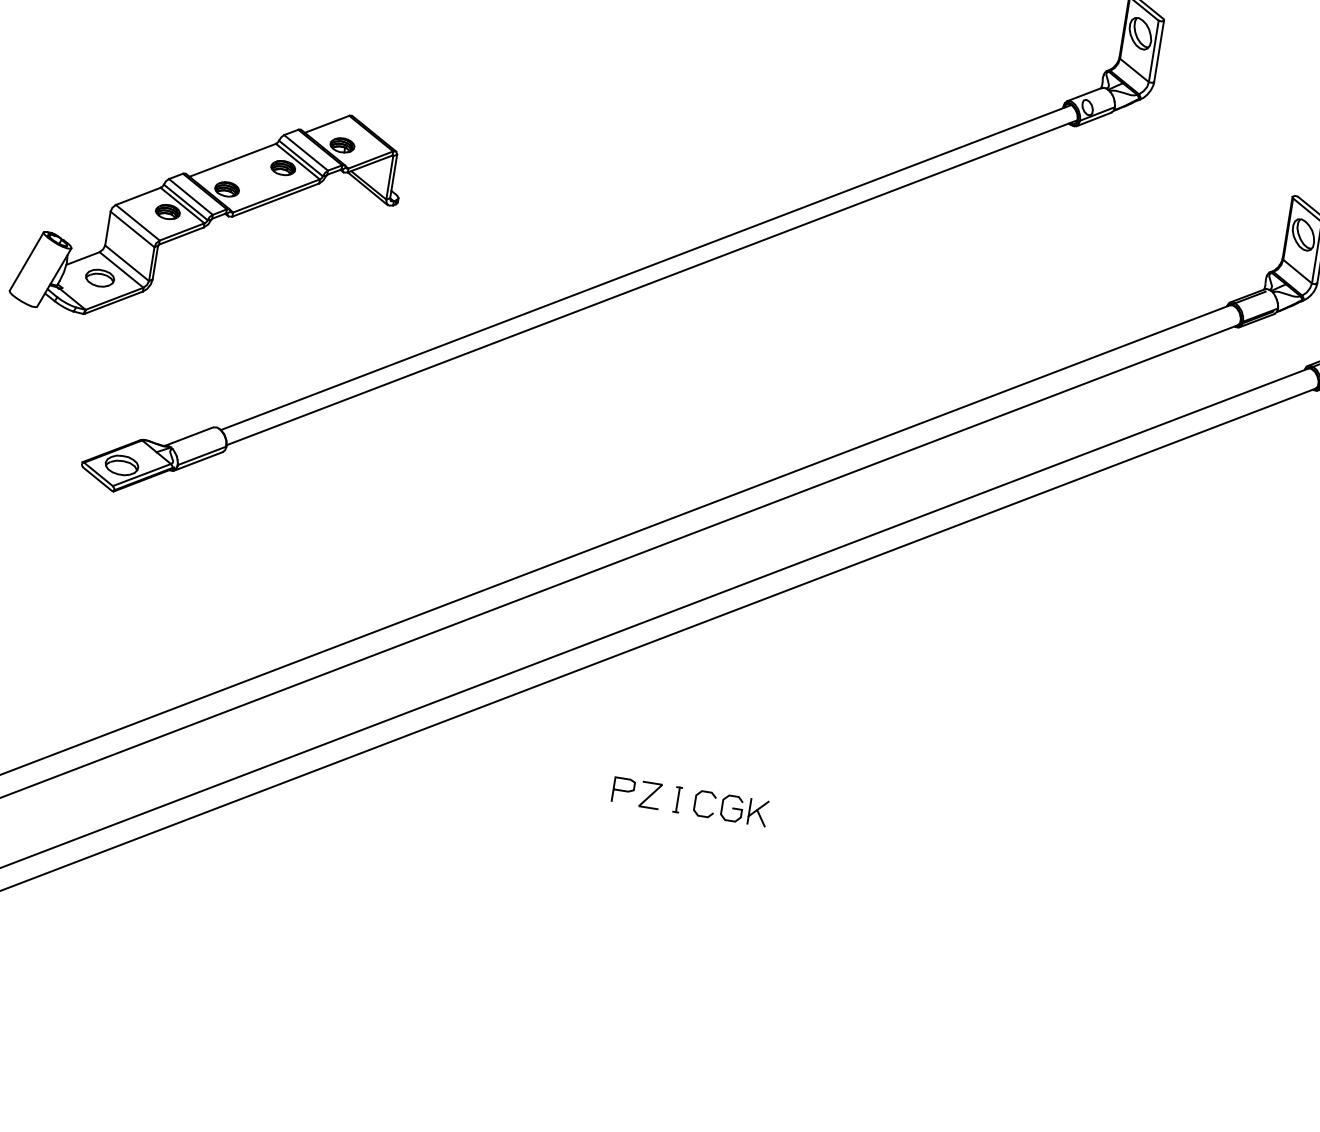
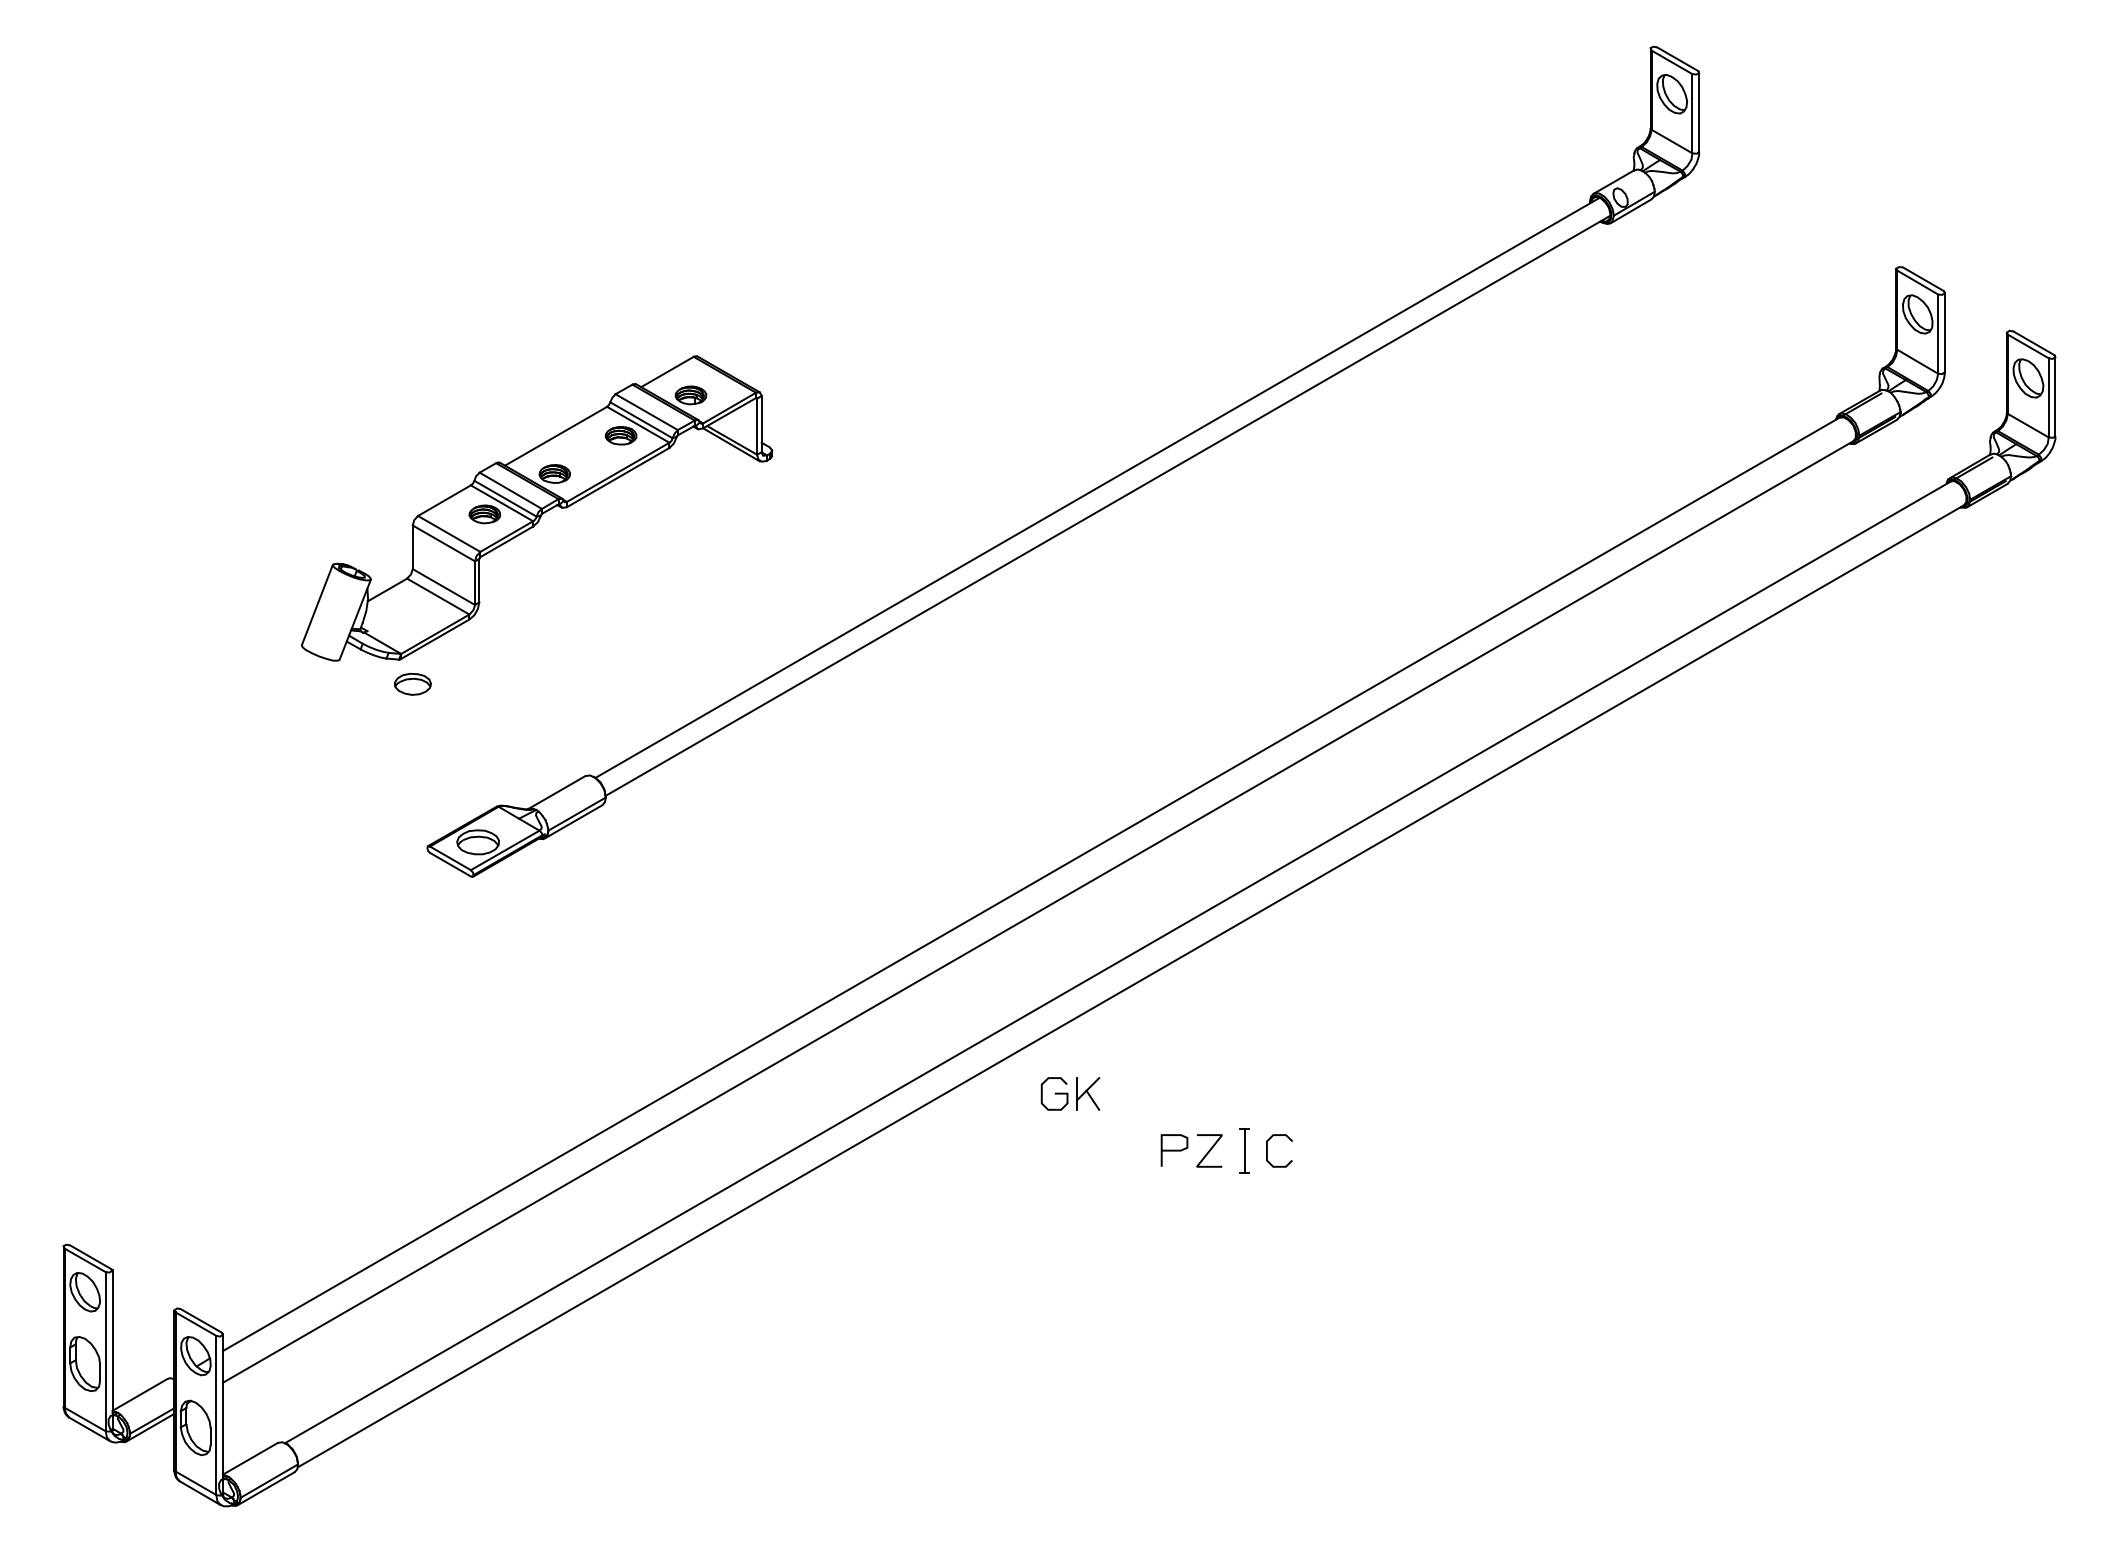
part: (99, 278) -> (412, 684), moved
part: (677, 799) -> (1244, 1150), size x1.4
part: (744, 810) -> (1070, 1093), moved

